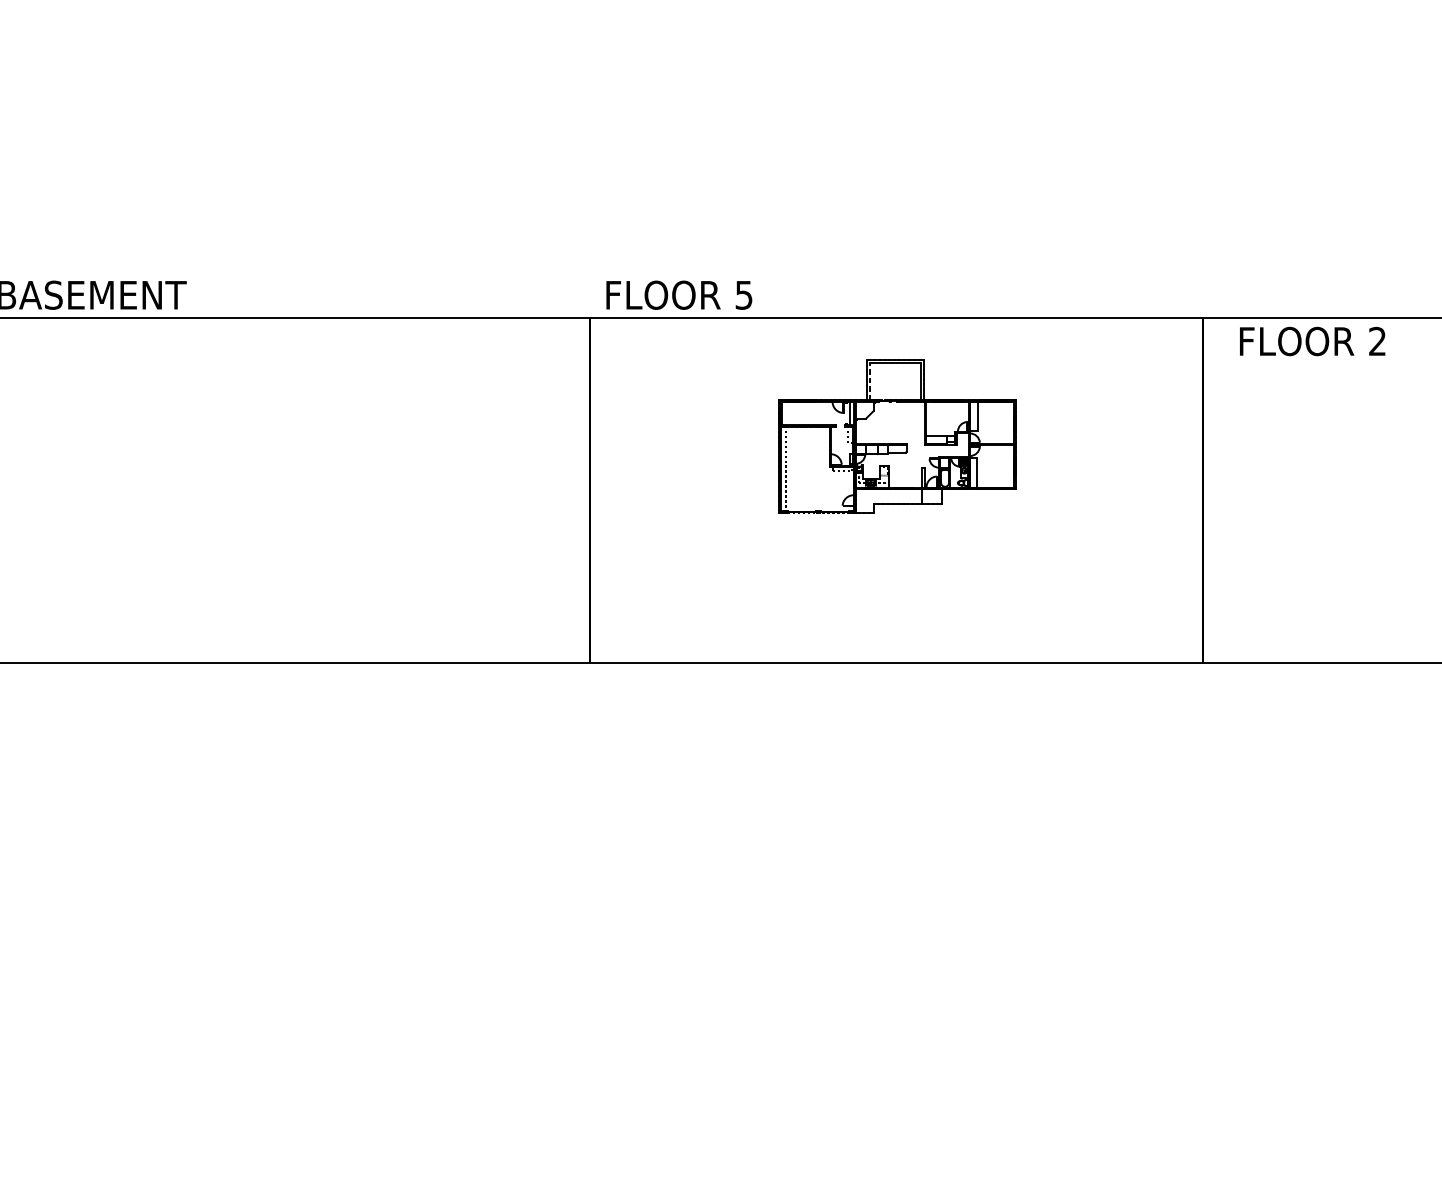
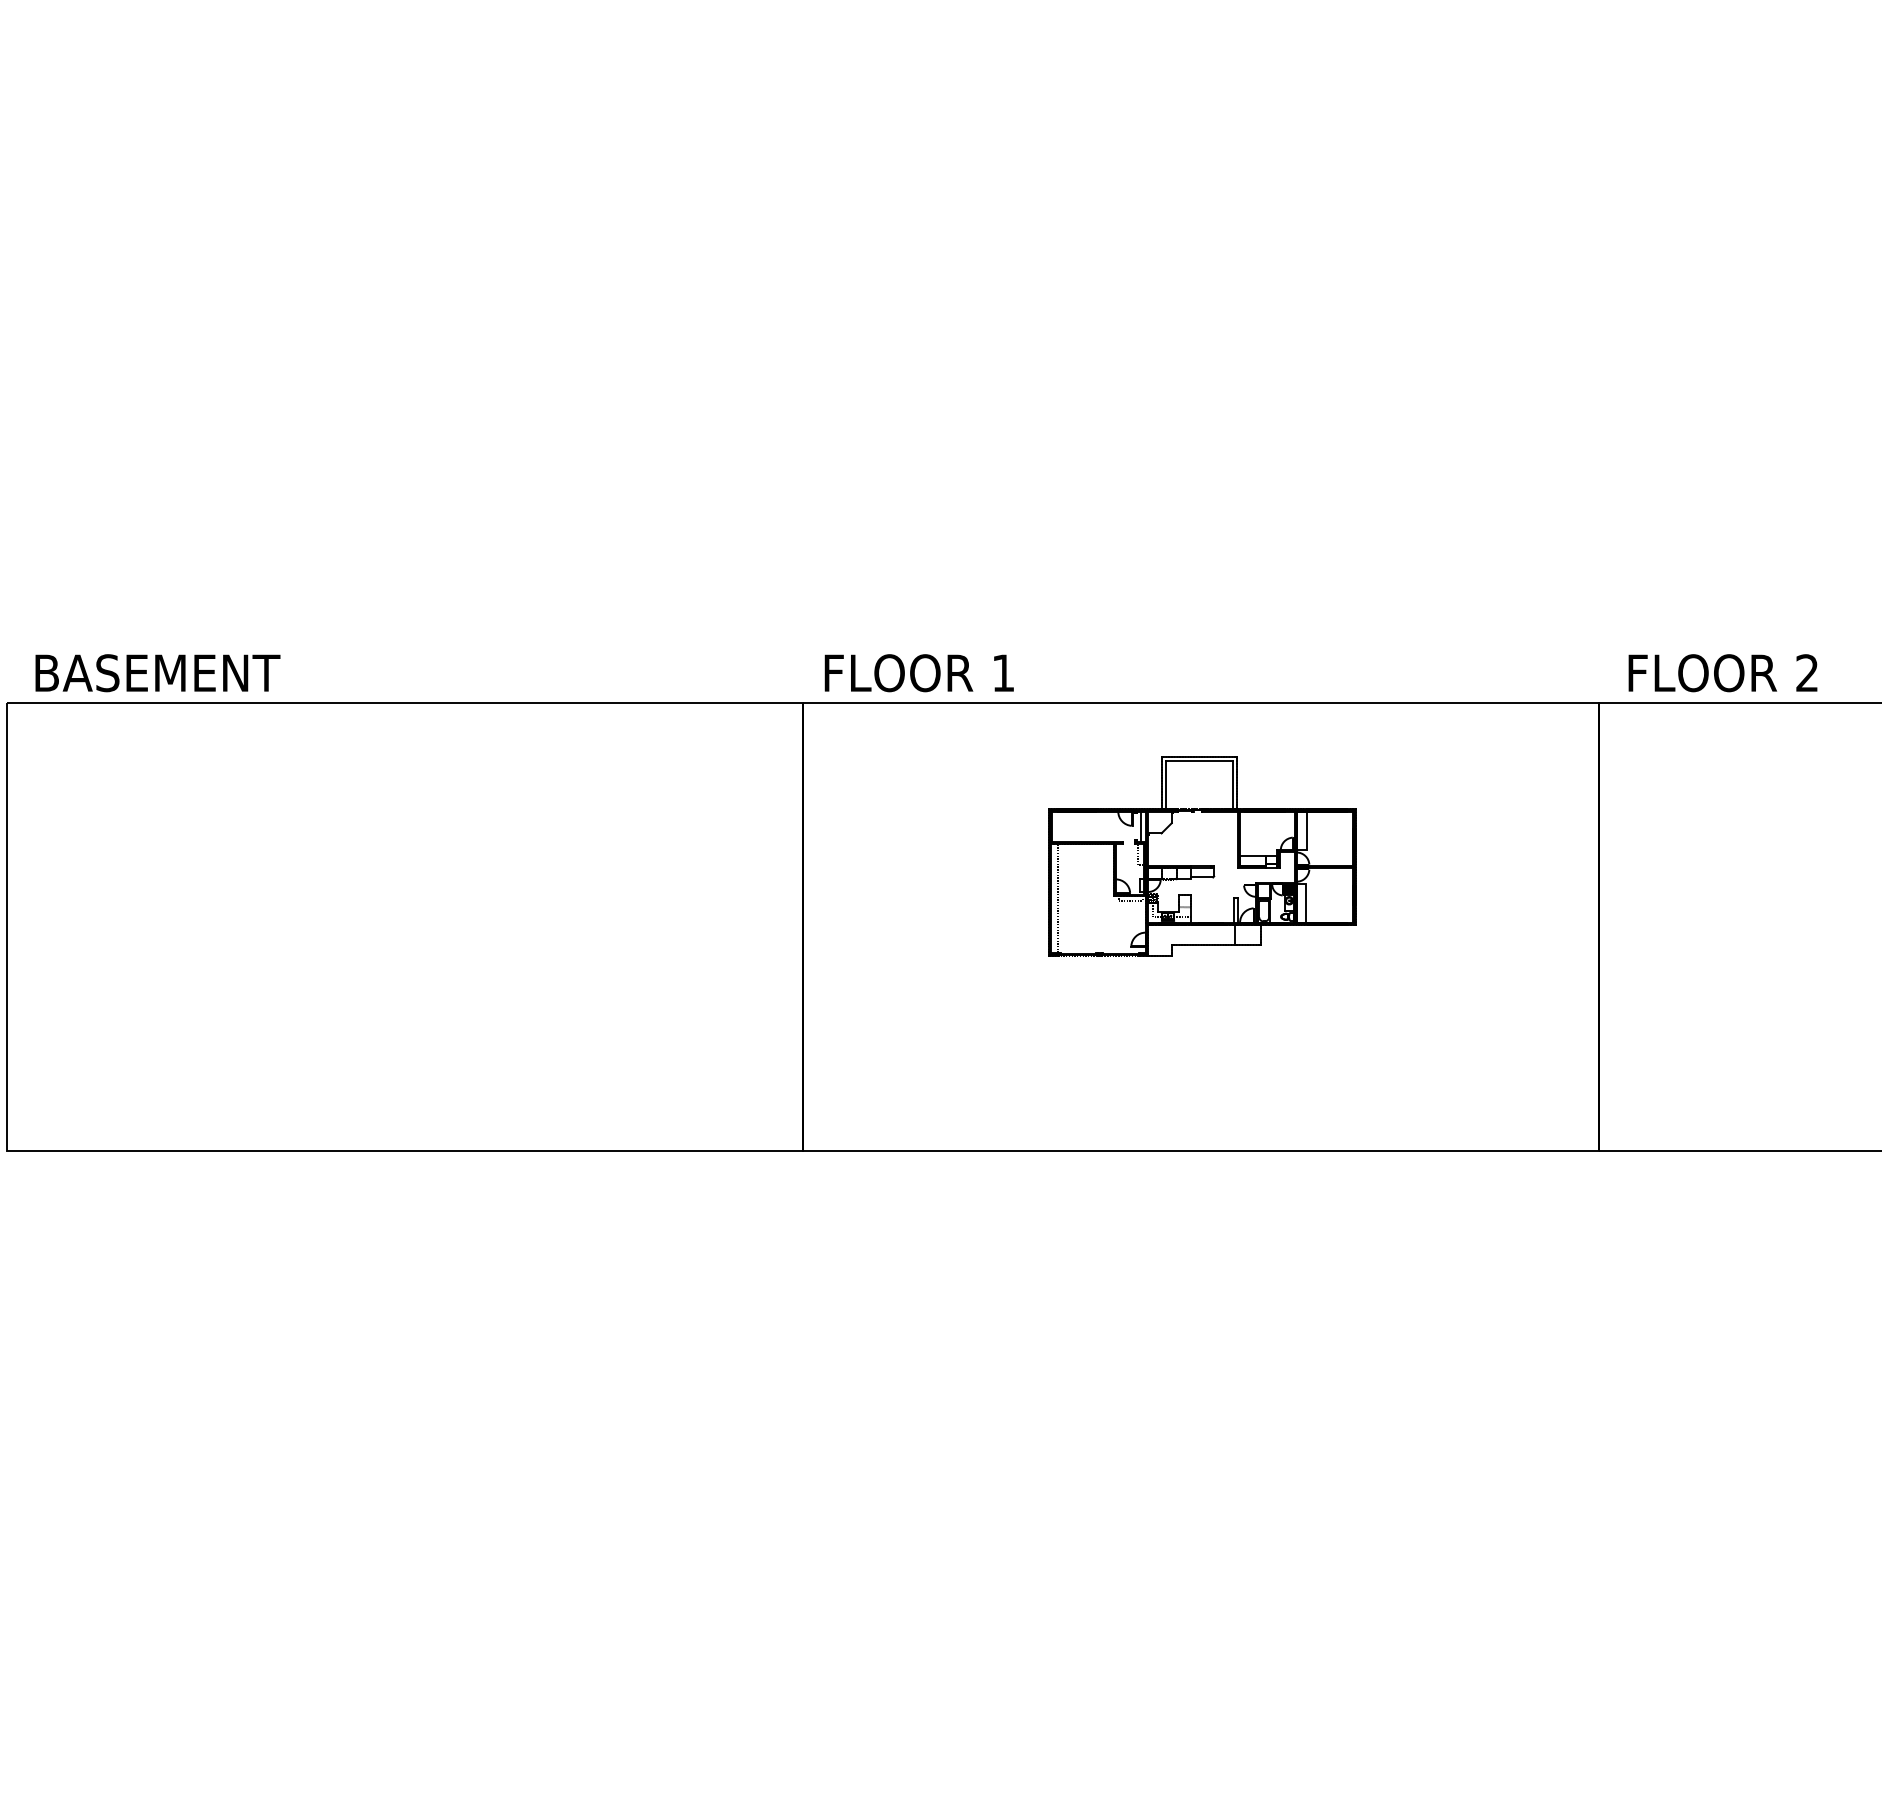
text: (743, 295) -> (1002, 673), 5 -> 1
text: (1312, 341) -> (1722, 673), moved
line: (869, 381) -> (1166, 785), dashed -> solid

